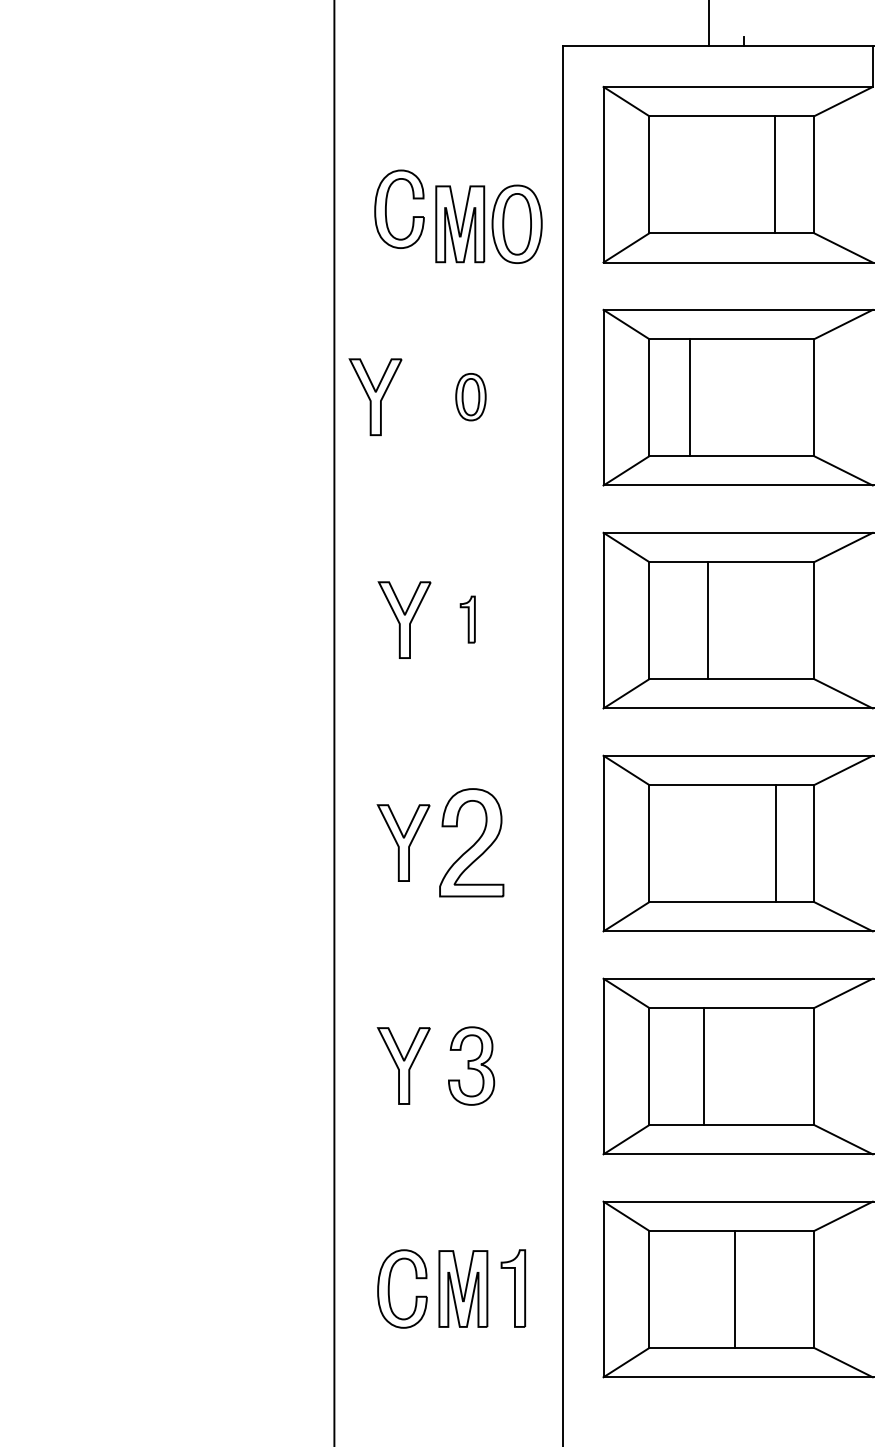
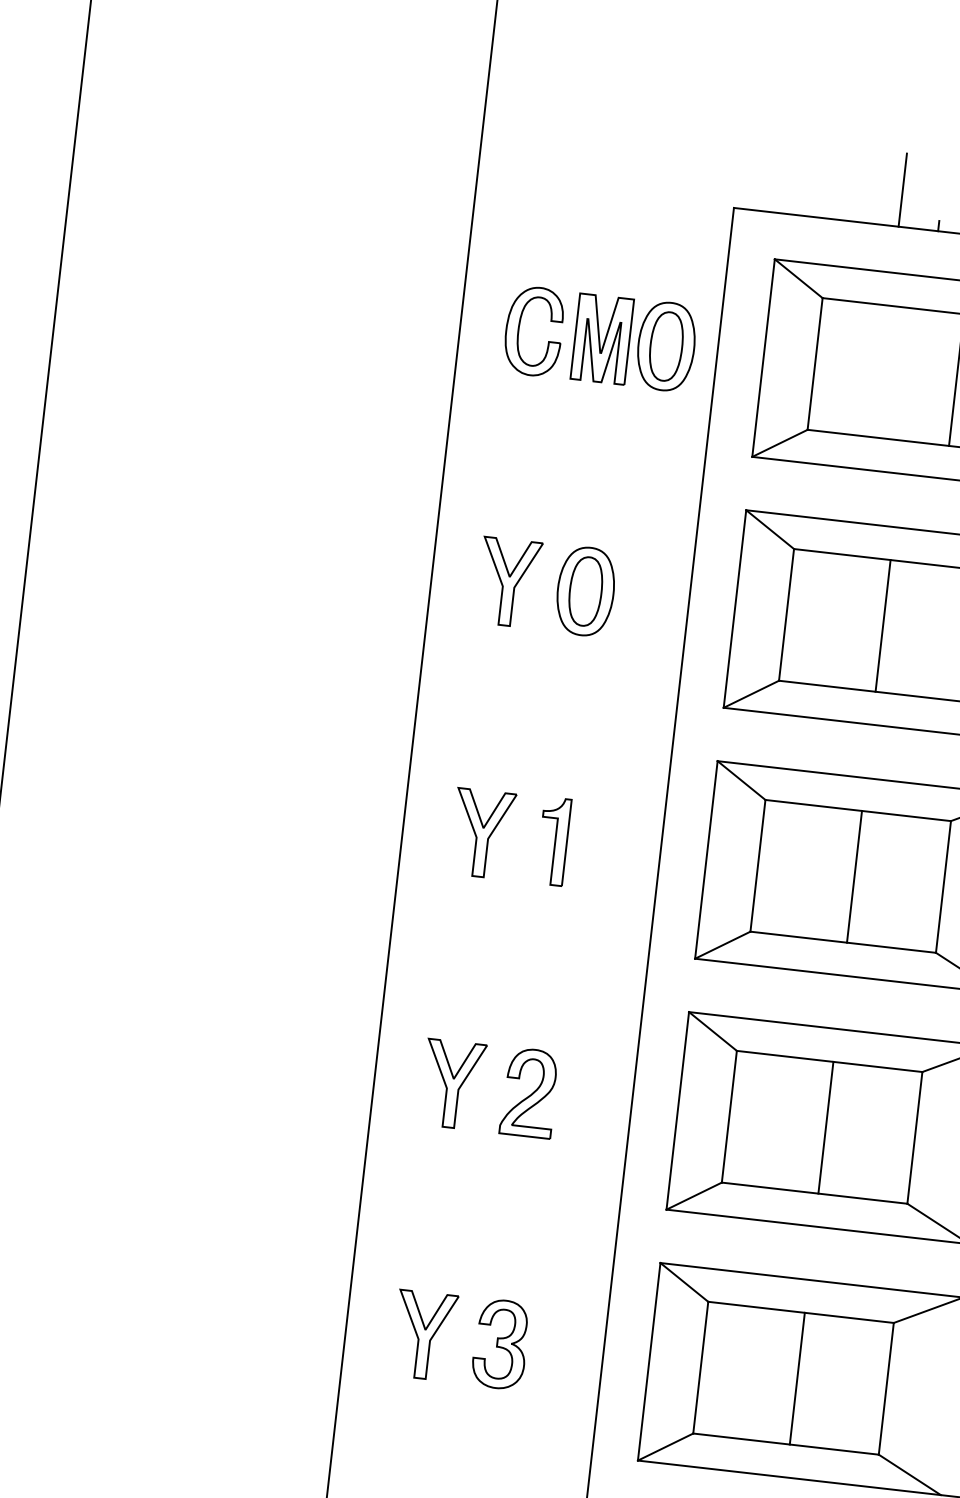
part: (386, 208) -> (519, 328), moved
part: (488, 223) -> (634, 341), moved
part: (375, 396) -> (508, 581), moved
part: (470, 396) -> (585, 590), size x1.67
line: (690, 397) -> (883, 625), moved
part: (467, 619) -> (553, 841), size x1.67
line: (708, 620) -> (854, 876), moved
part: (471, 842) -> (529, 1092), size x0.71
line: (776, 843) -> (826, 1127), moved
line: (704, 1066) -> (797, 1378), moved

